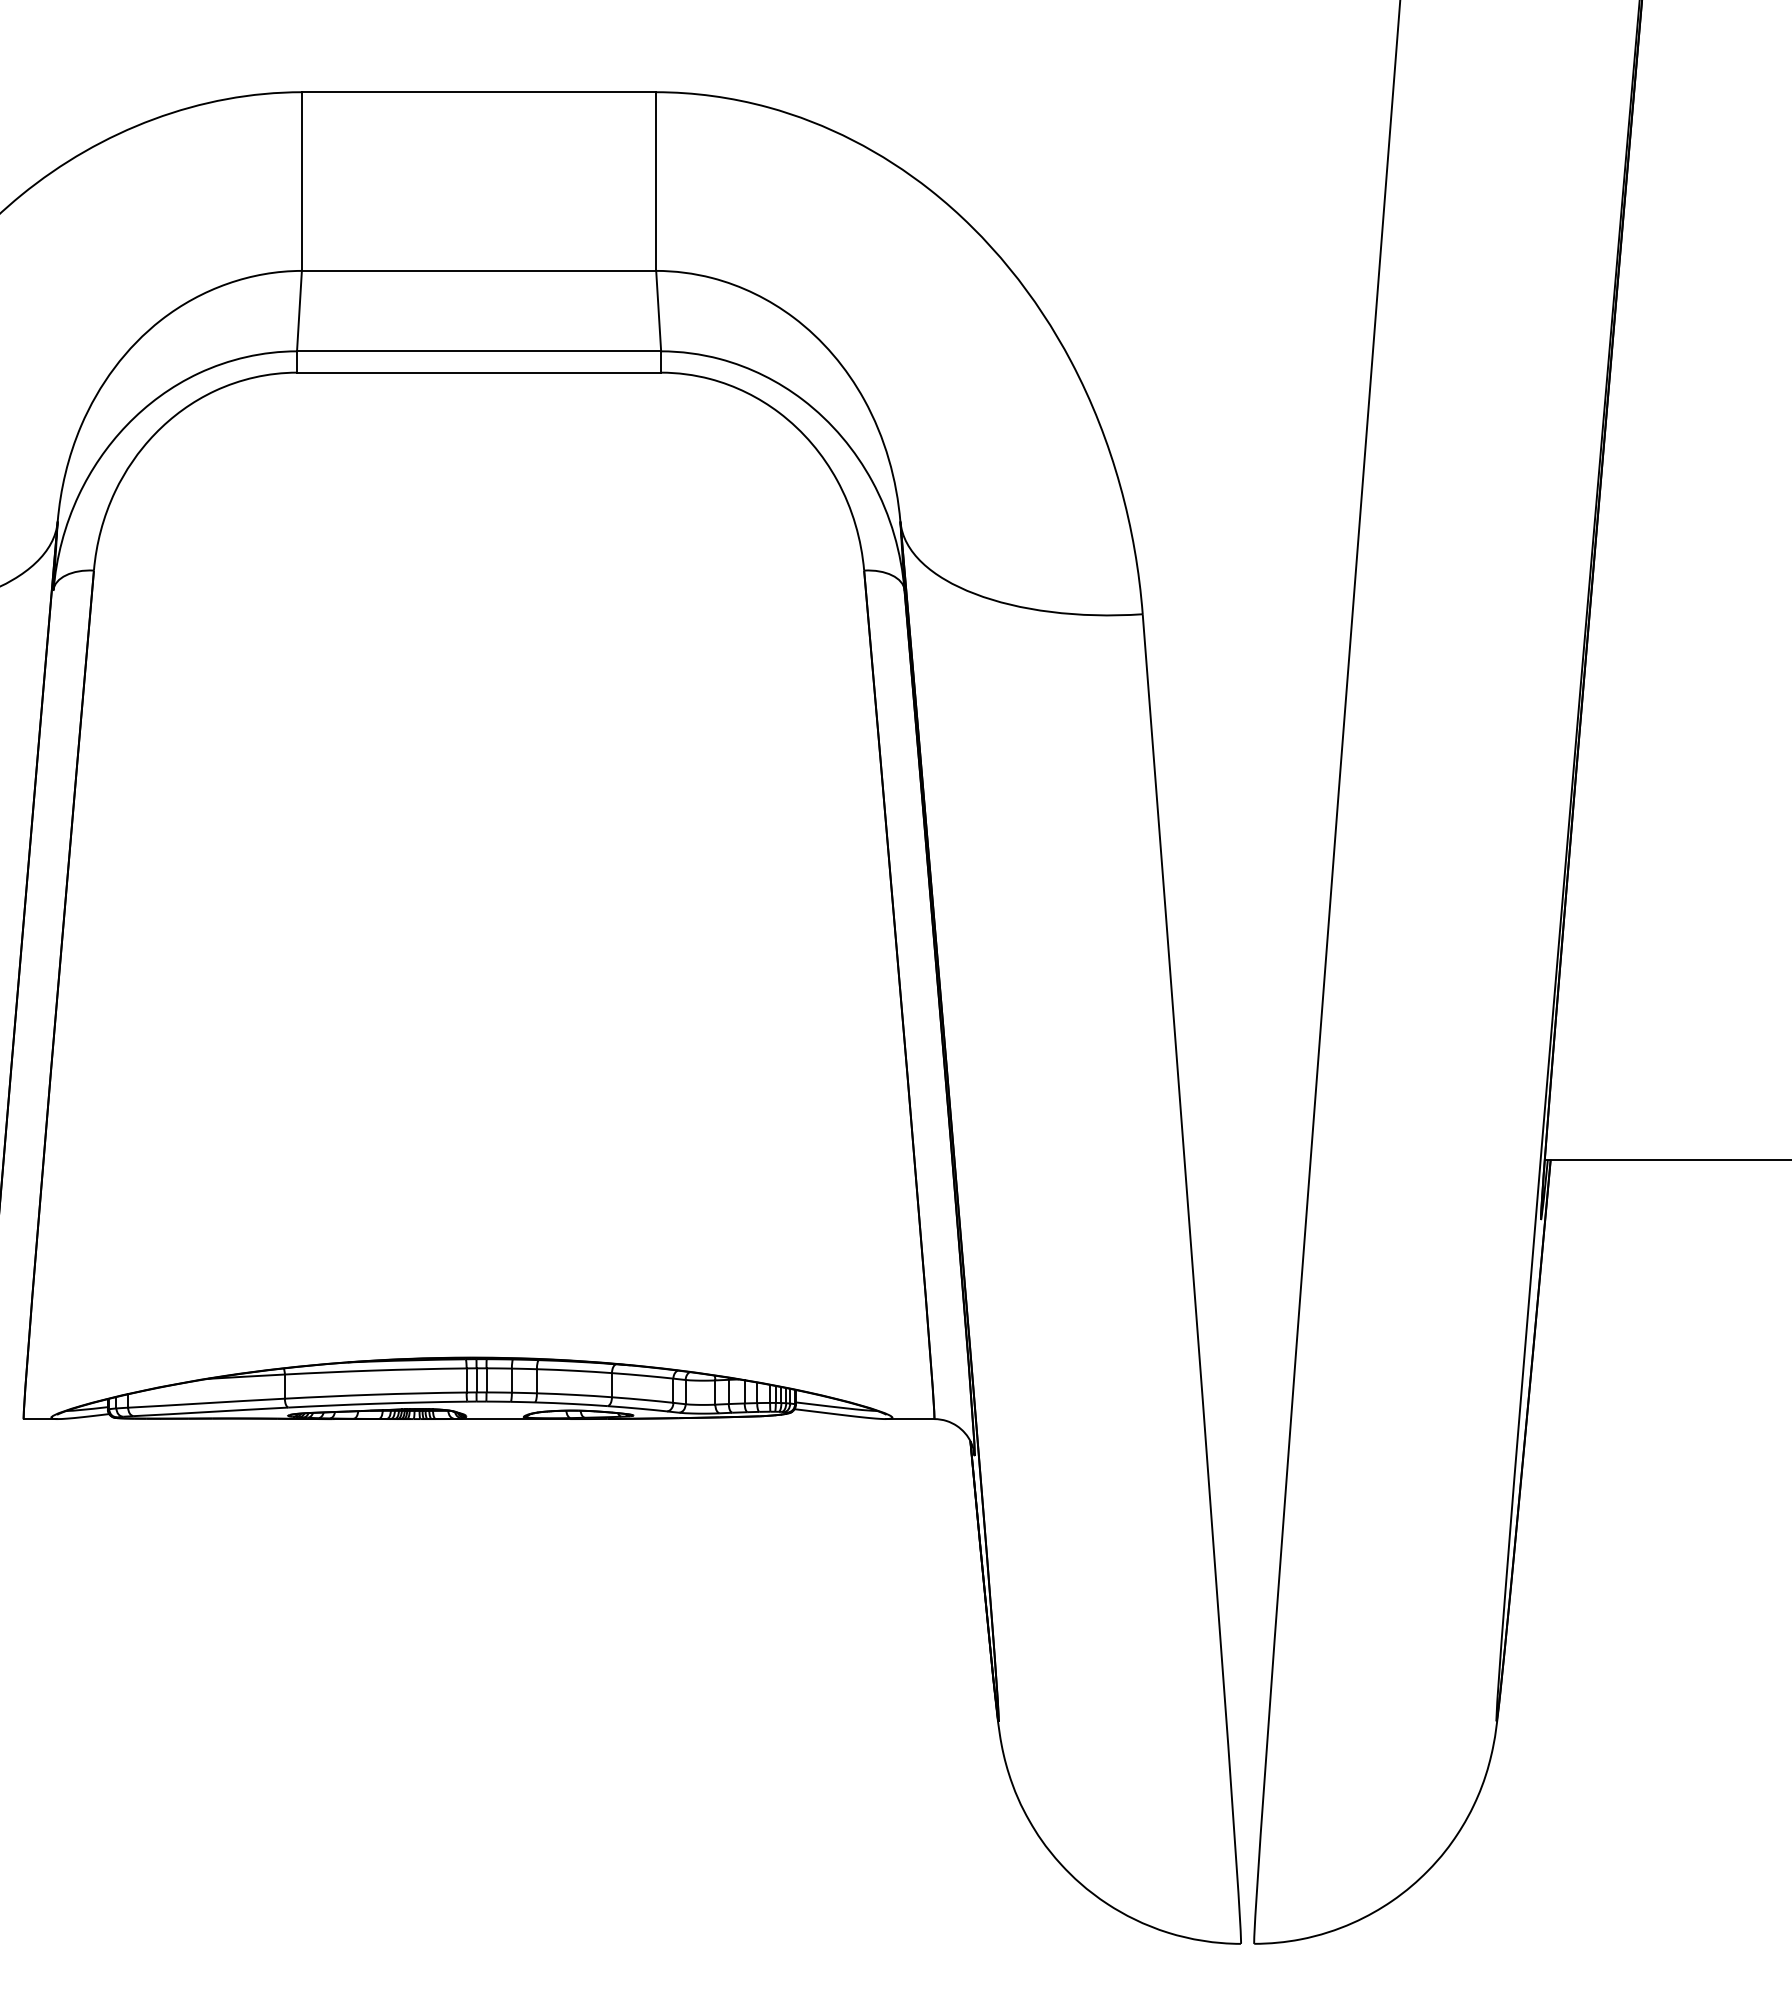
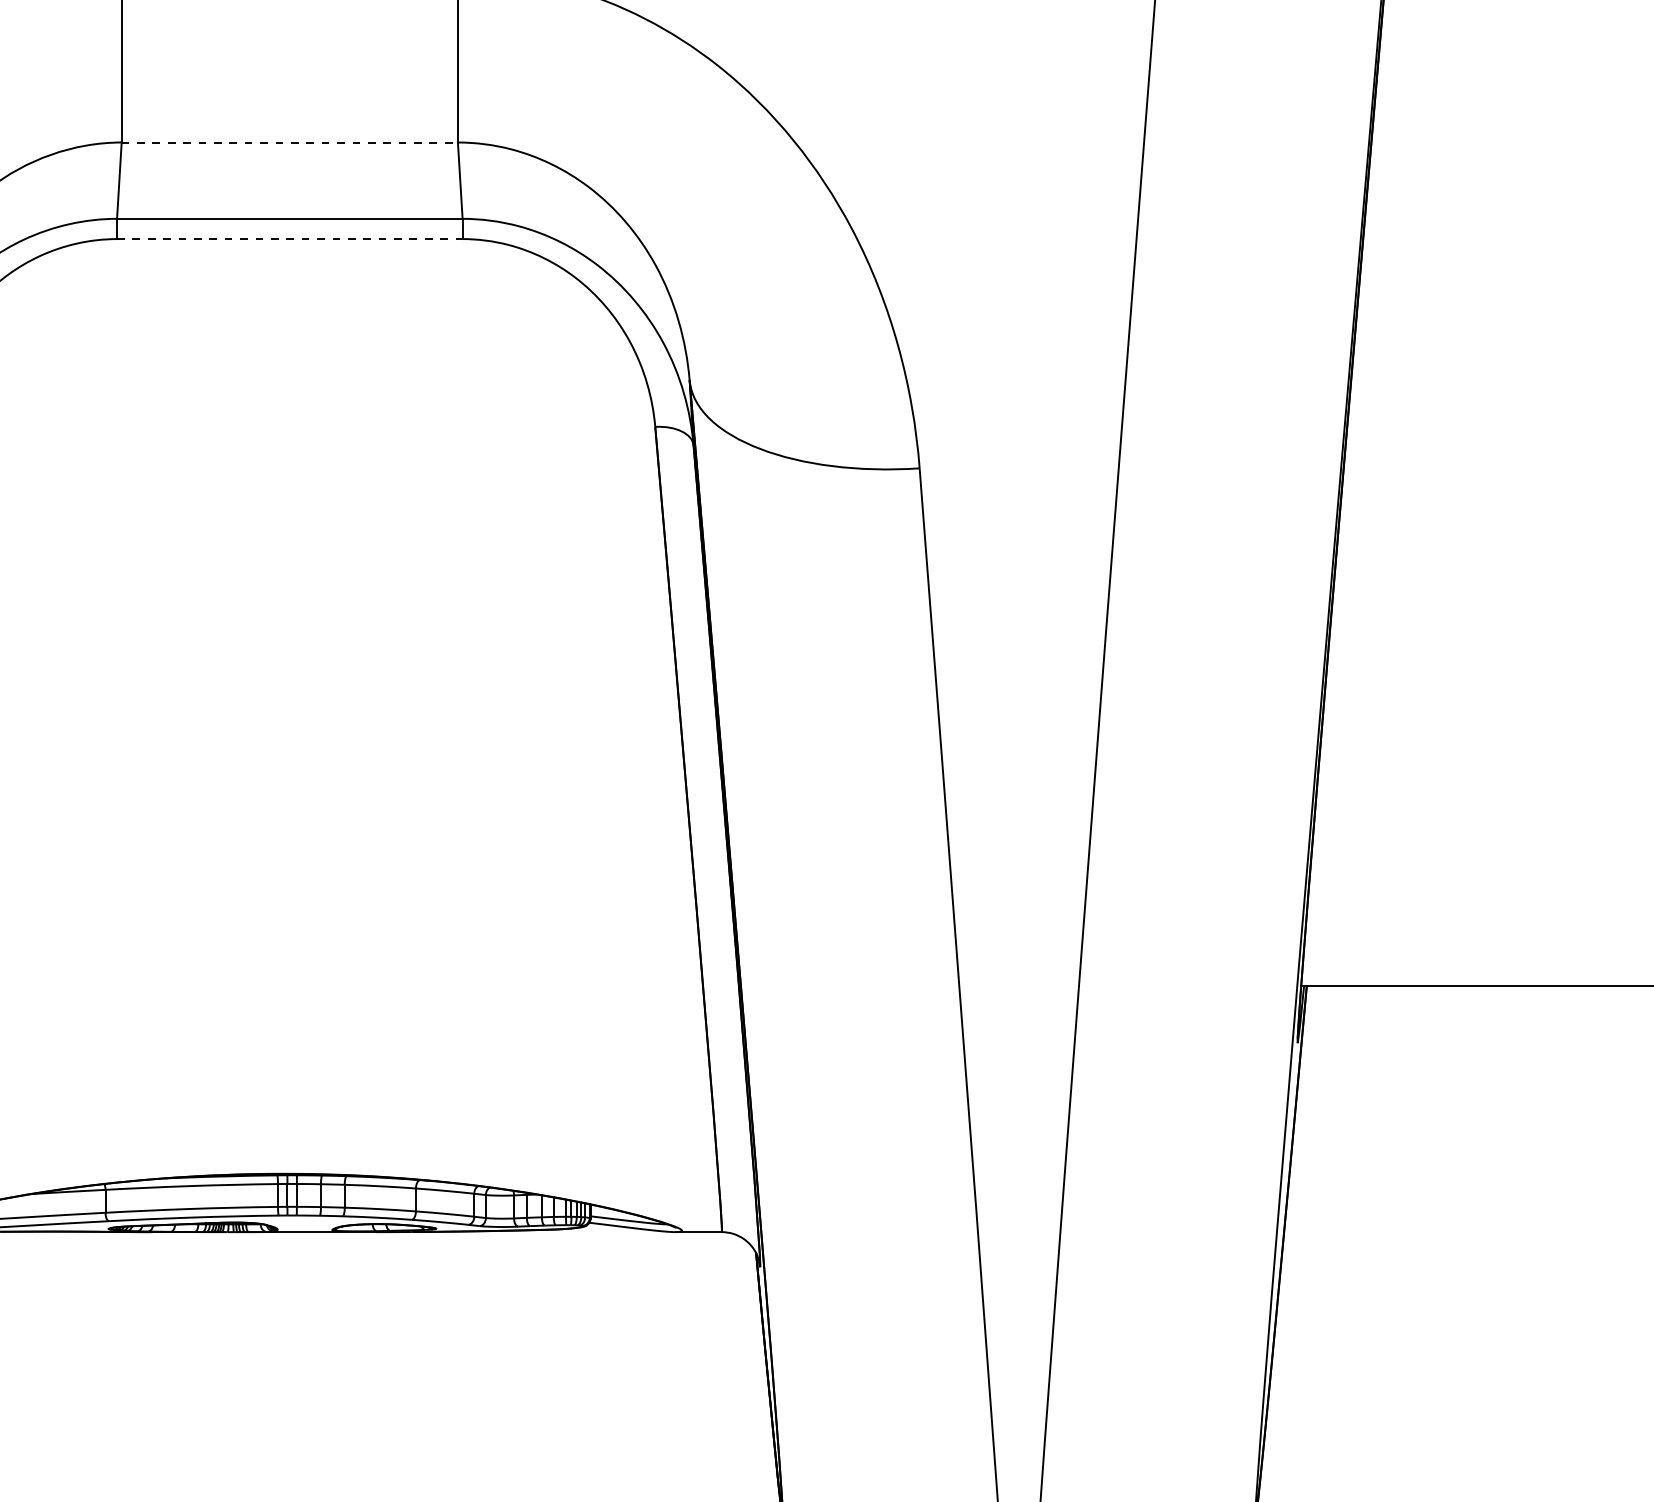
line: (479, 270) -> (290, 142), solid -> dashed
line: (479, 372) -> (290, 238), solid -> dashed

